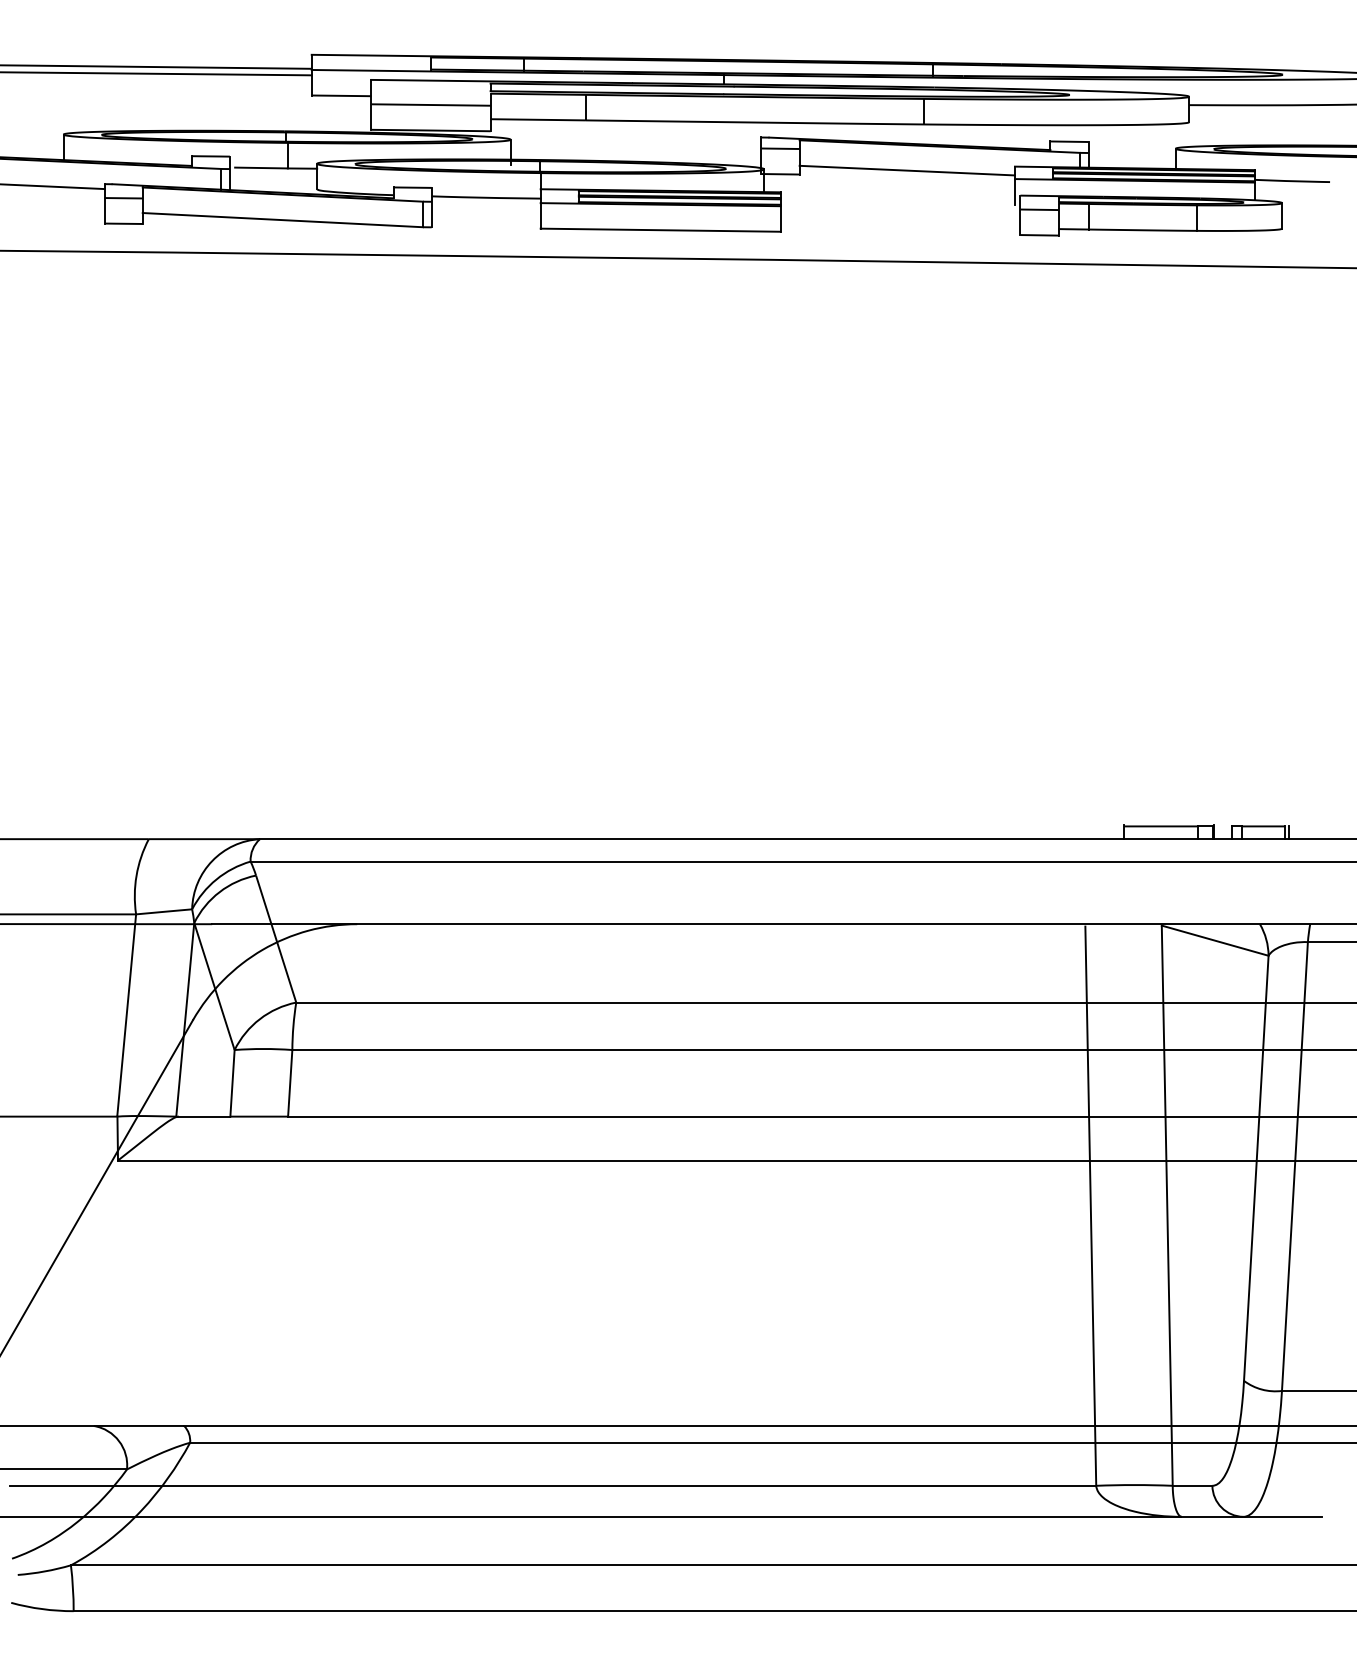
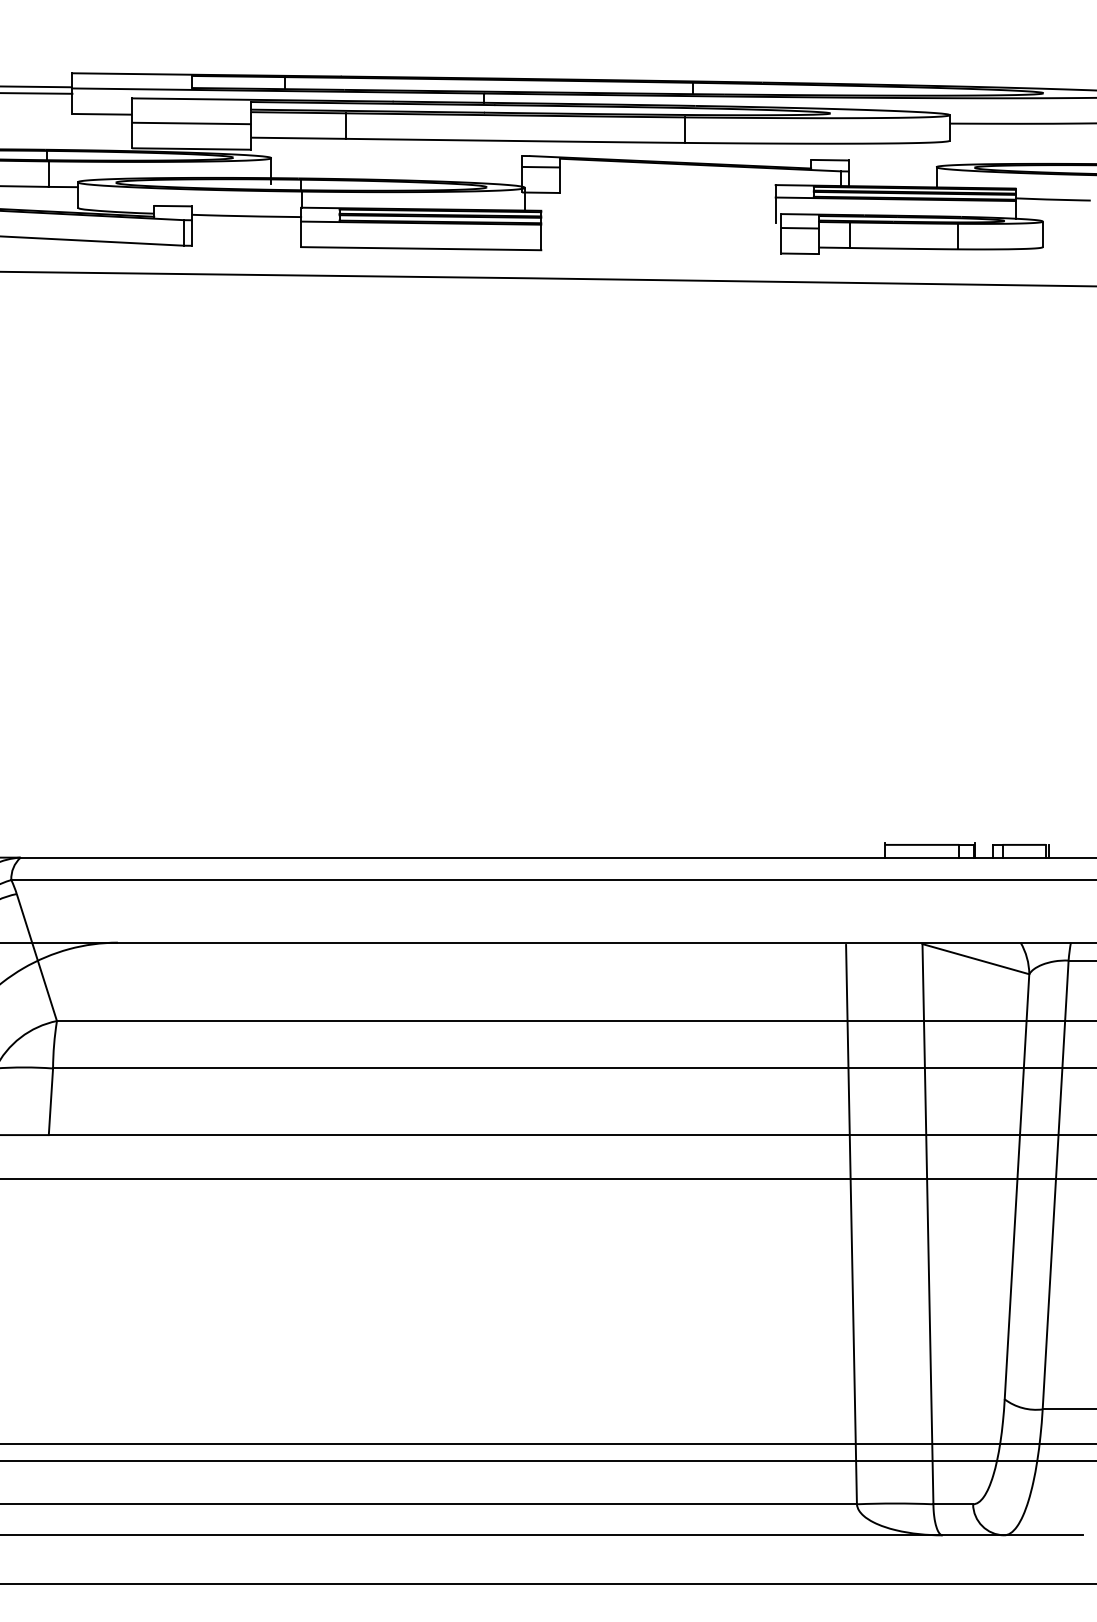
line: (906, 170) -> (667, 188), removed

